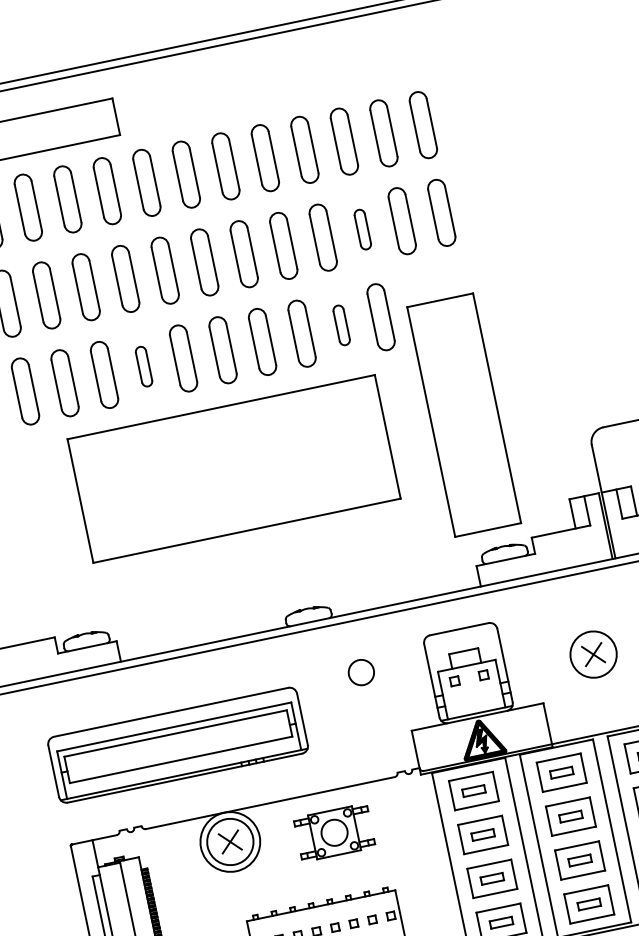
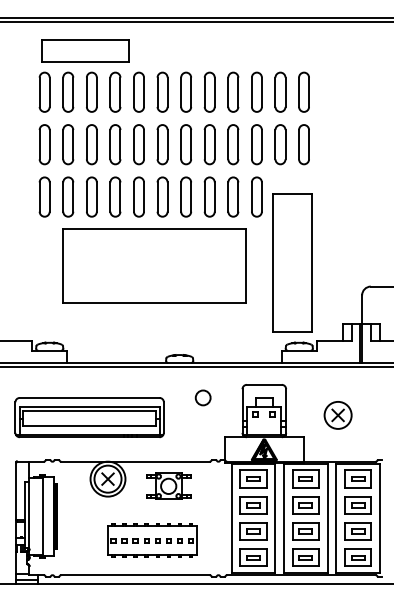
part: (362, 229) -> (256, 144), size x1.67
part: (341, 324) -> (233, 196), size x1.67
part: (143, 365) -> (115, 196), size x1.67

